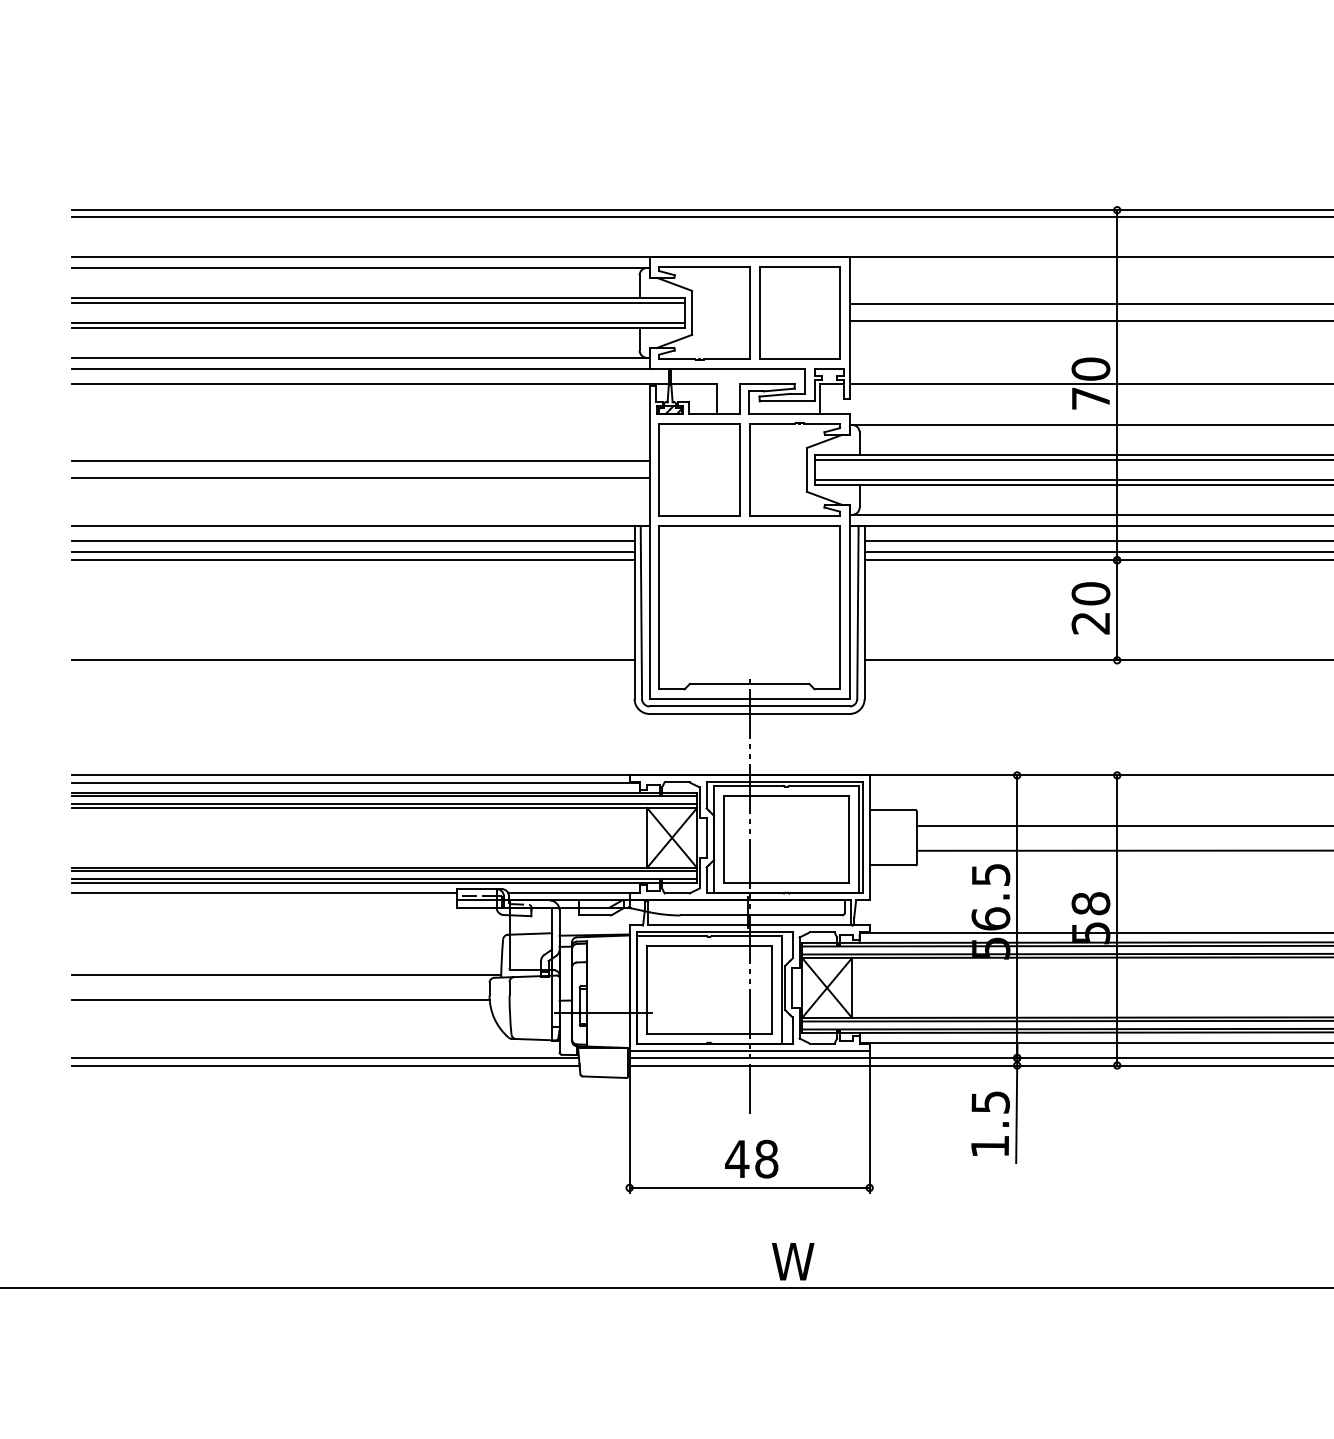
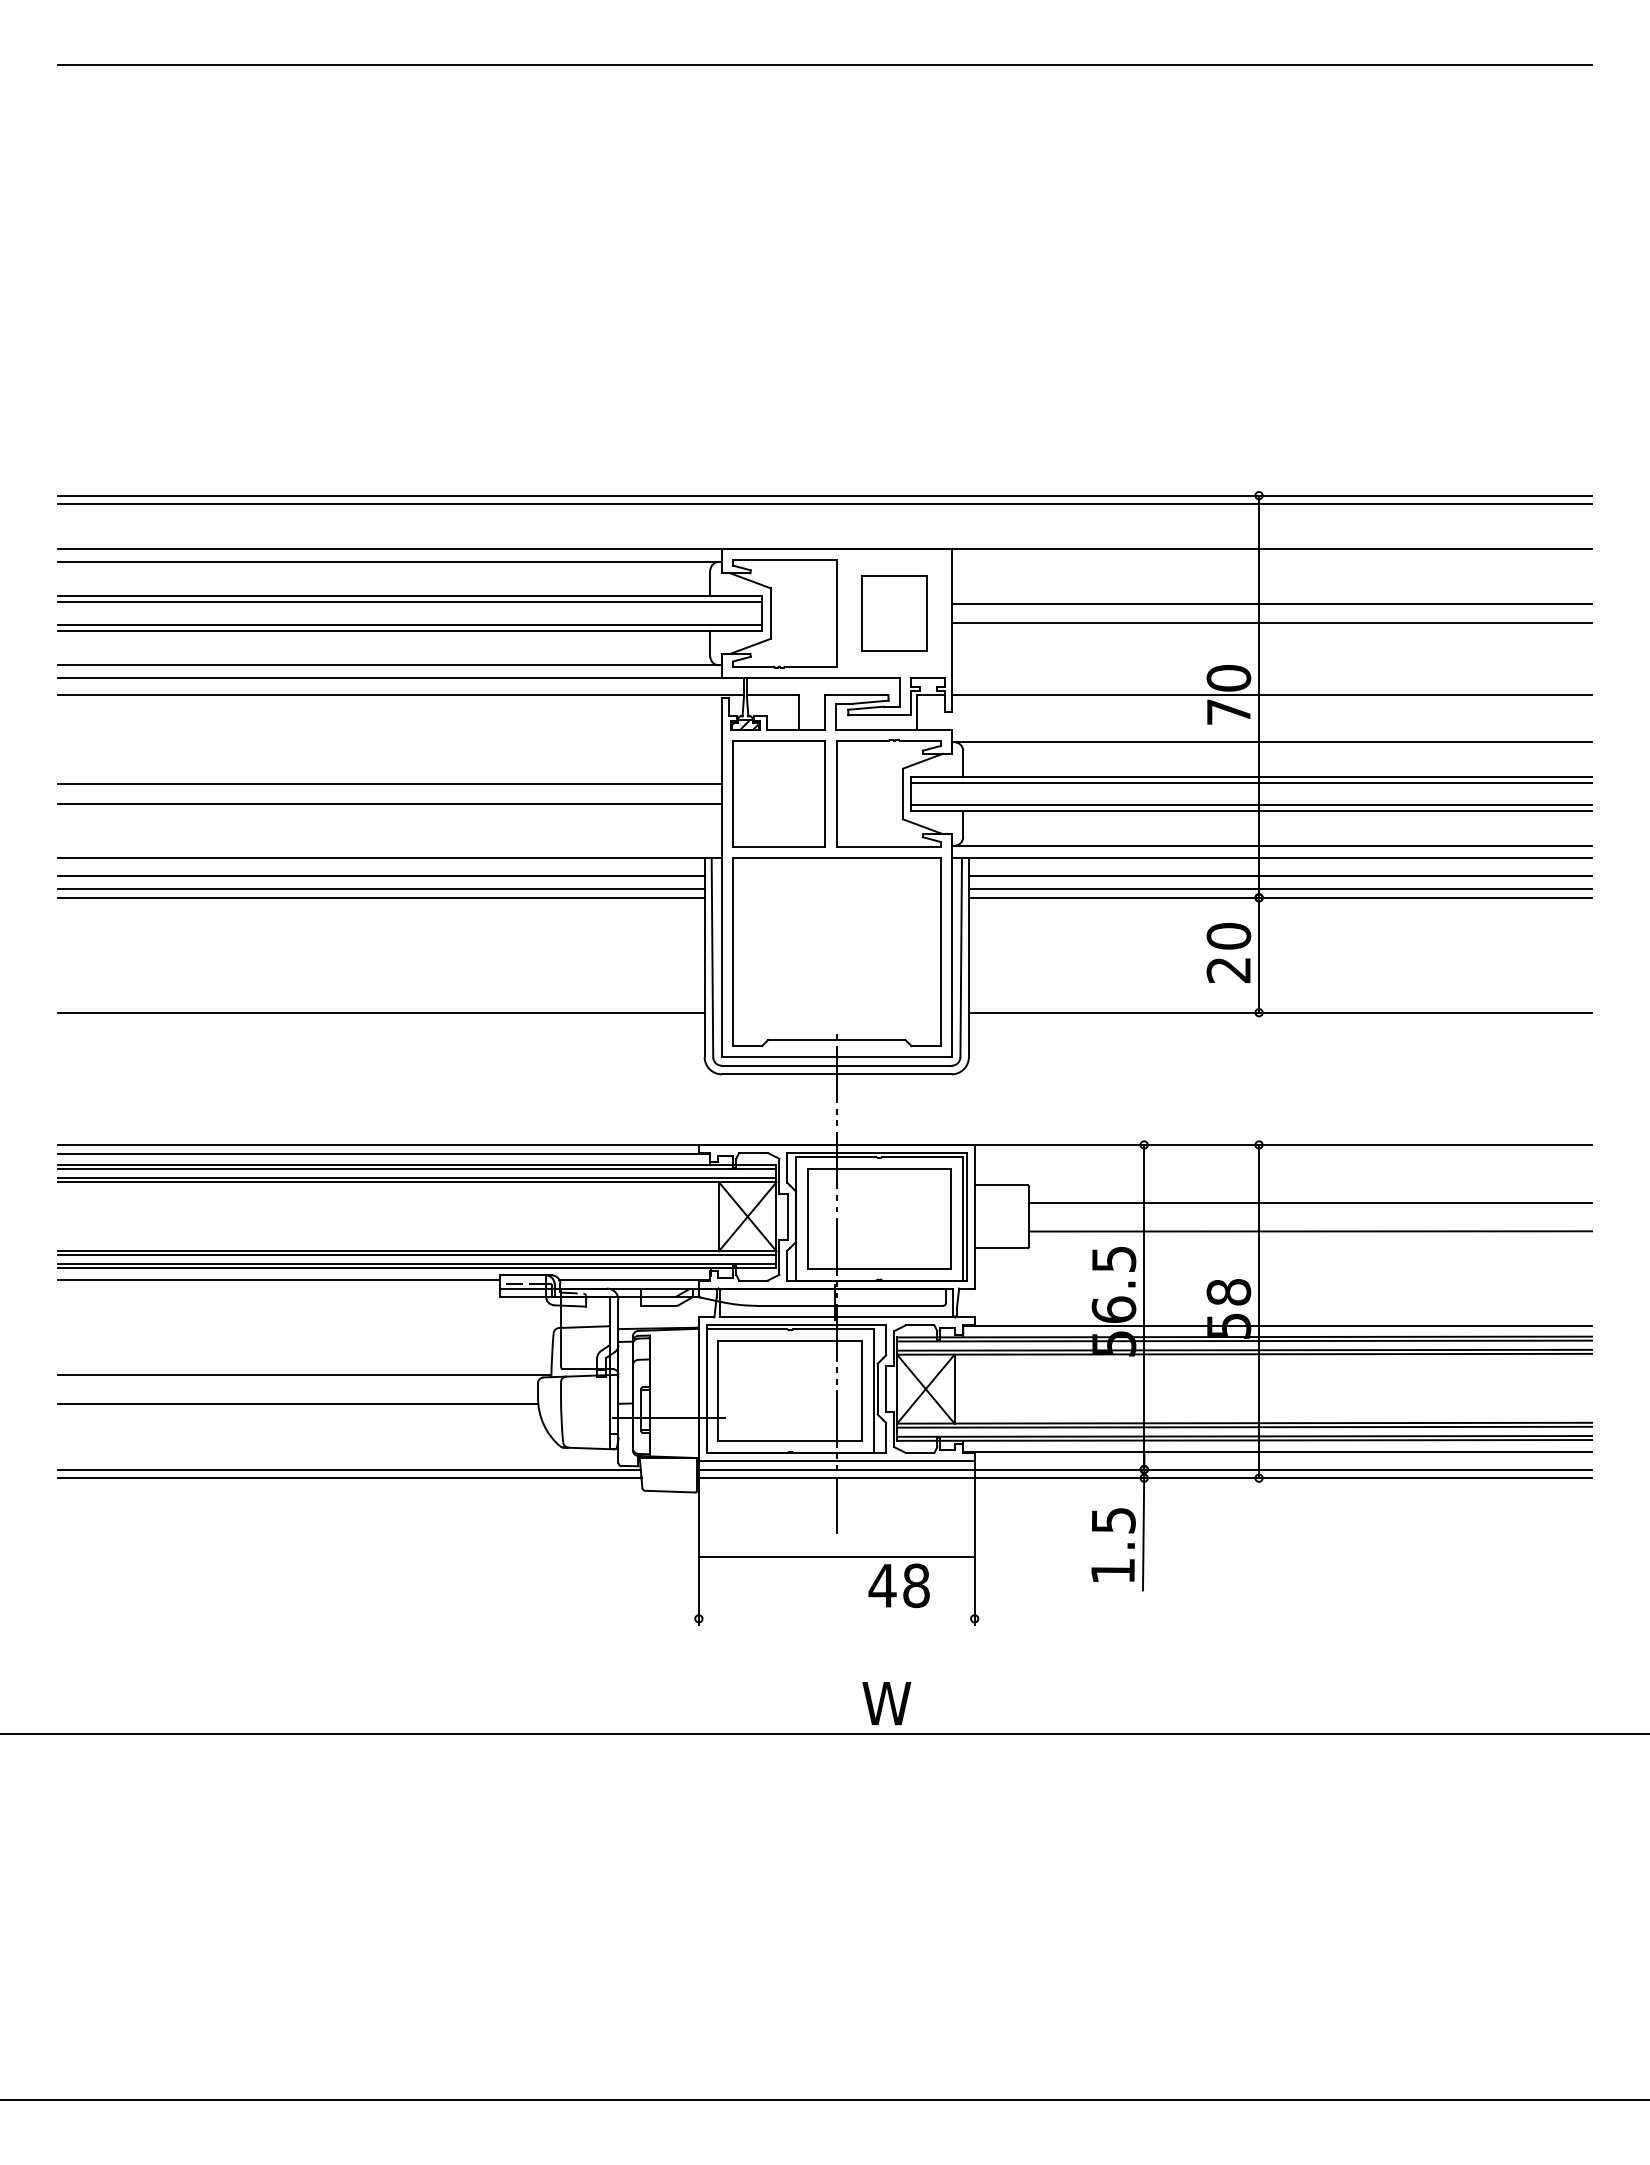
part: (799, 312) -> (894, 613), size x0.7
text: (751, 1158) -> (898, 1585), moved
line: (749, 1187) -> (836, 1556), moved

